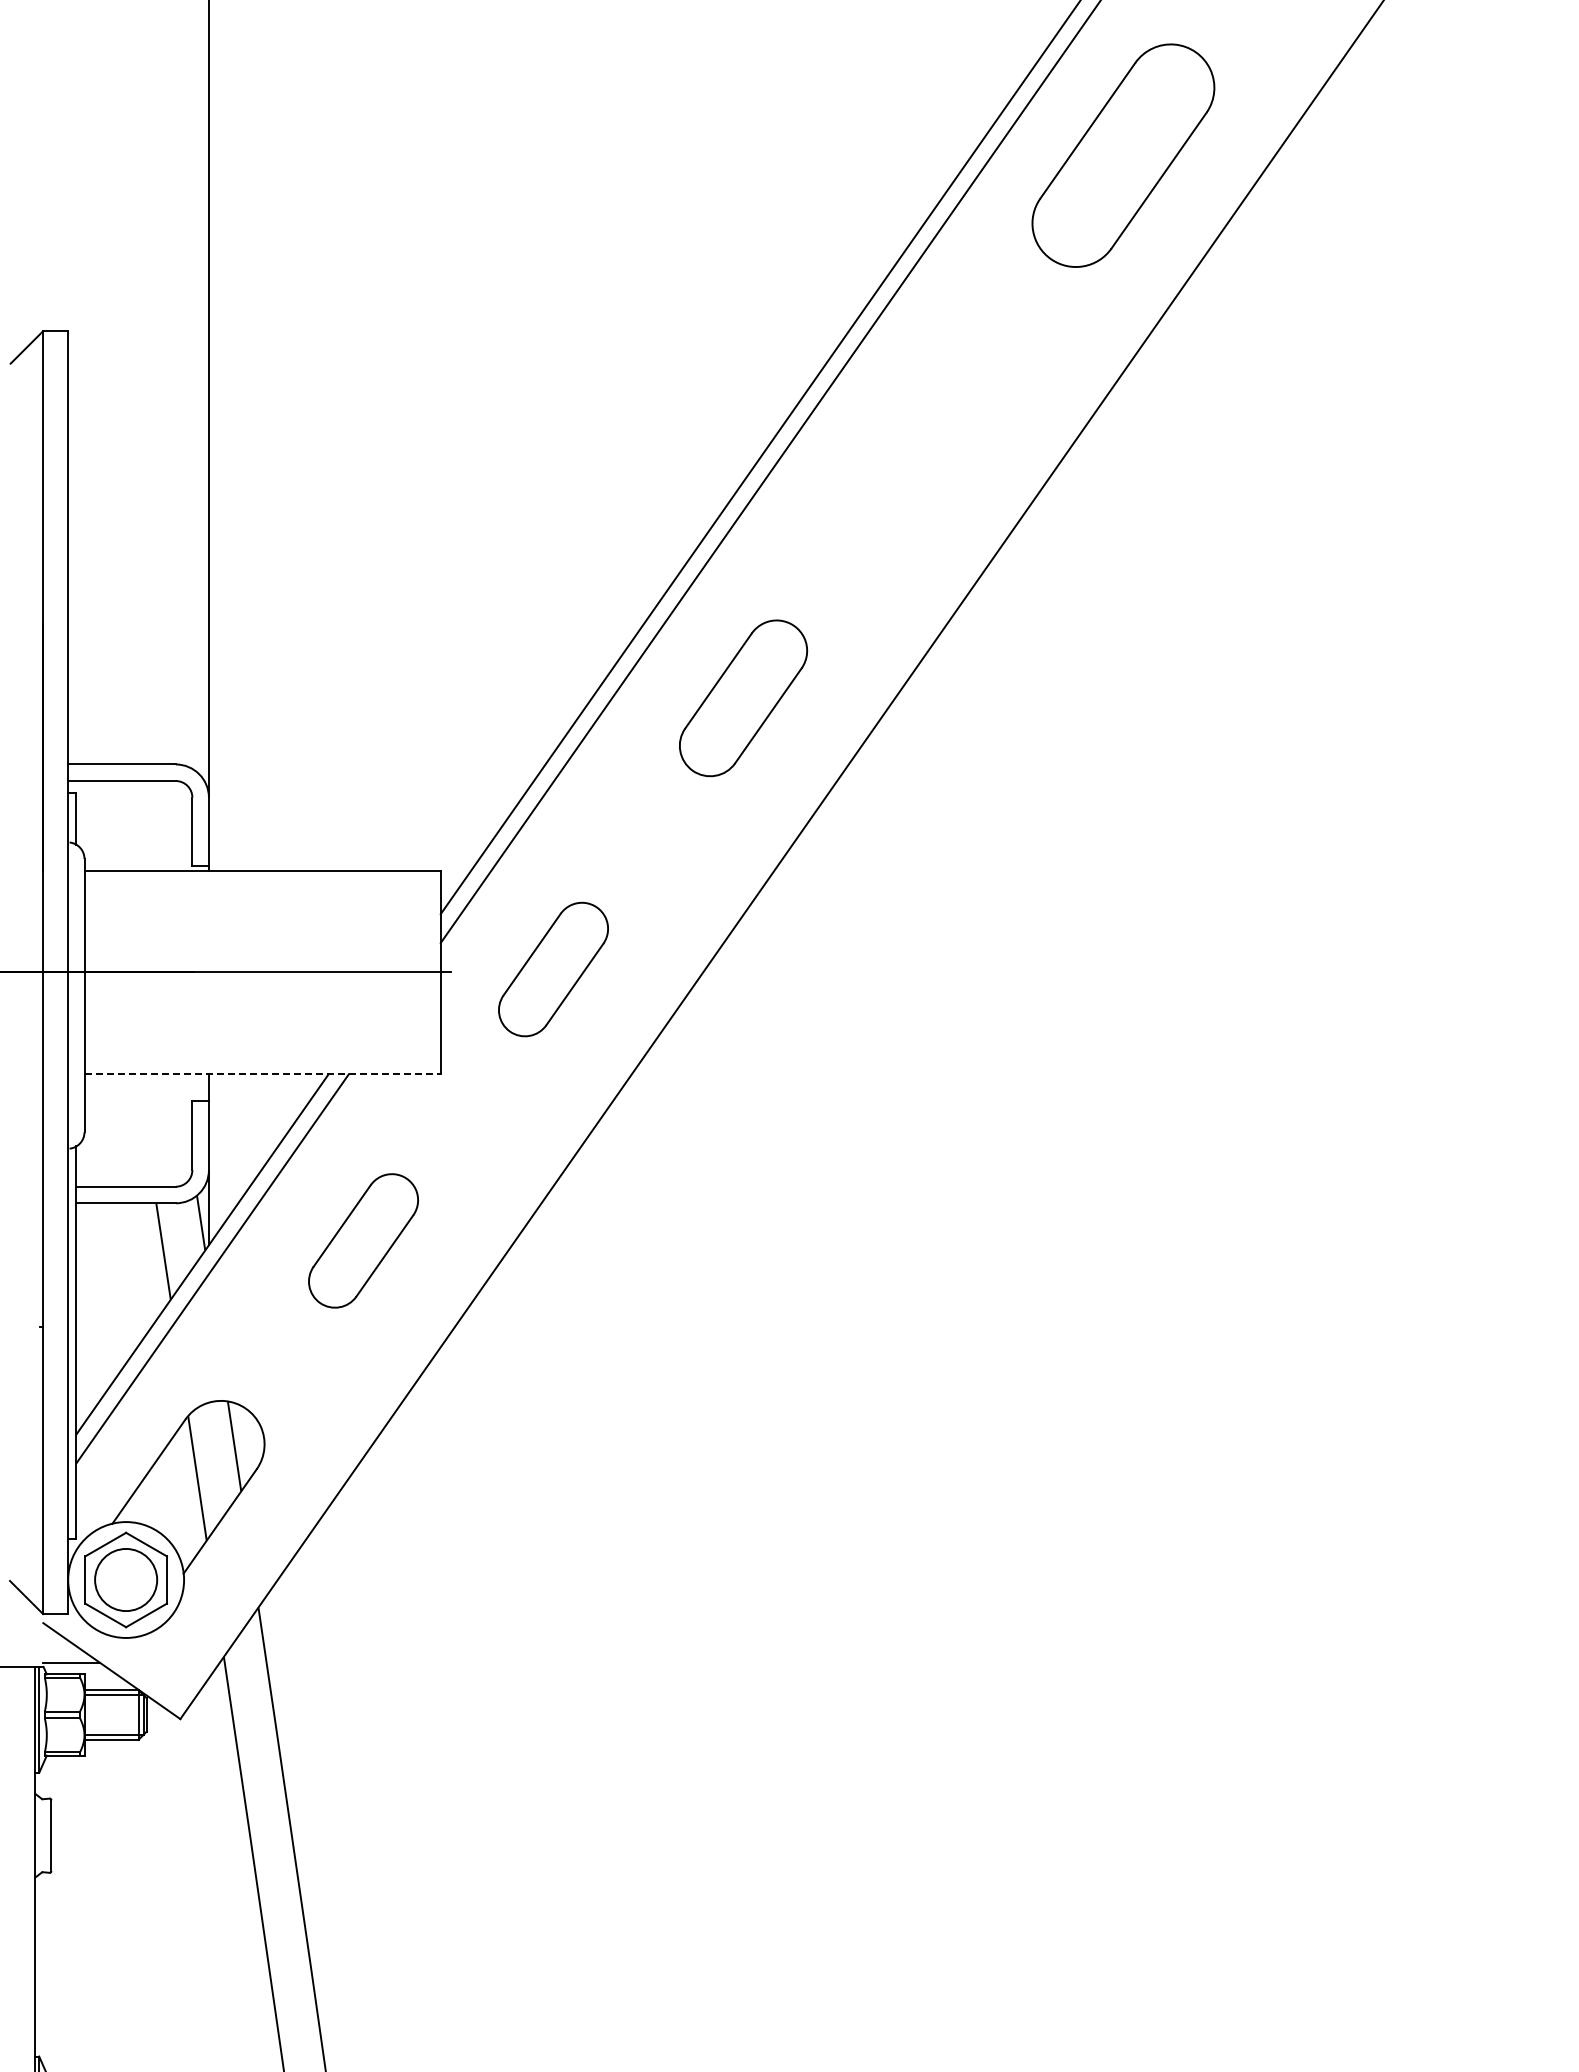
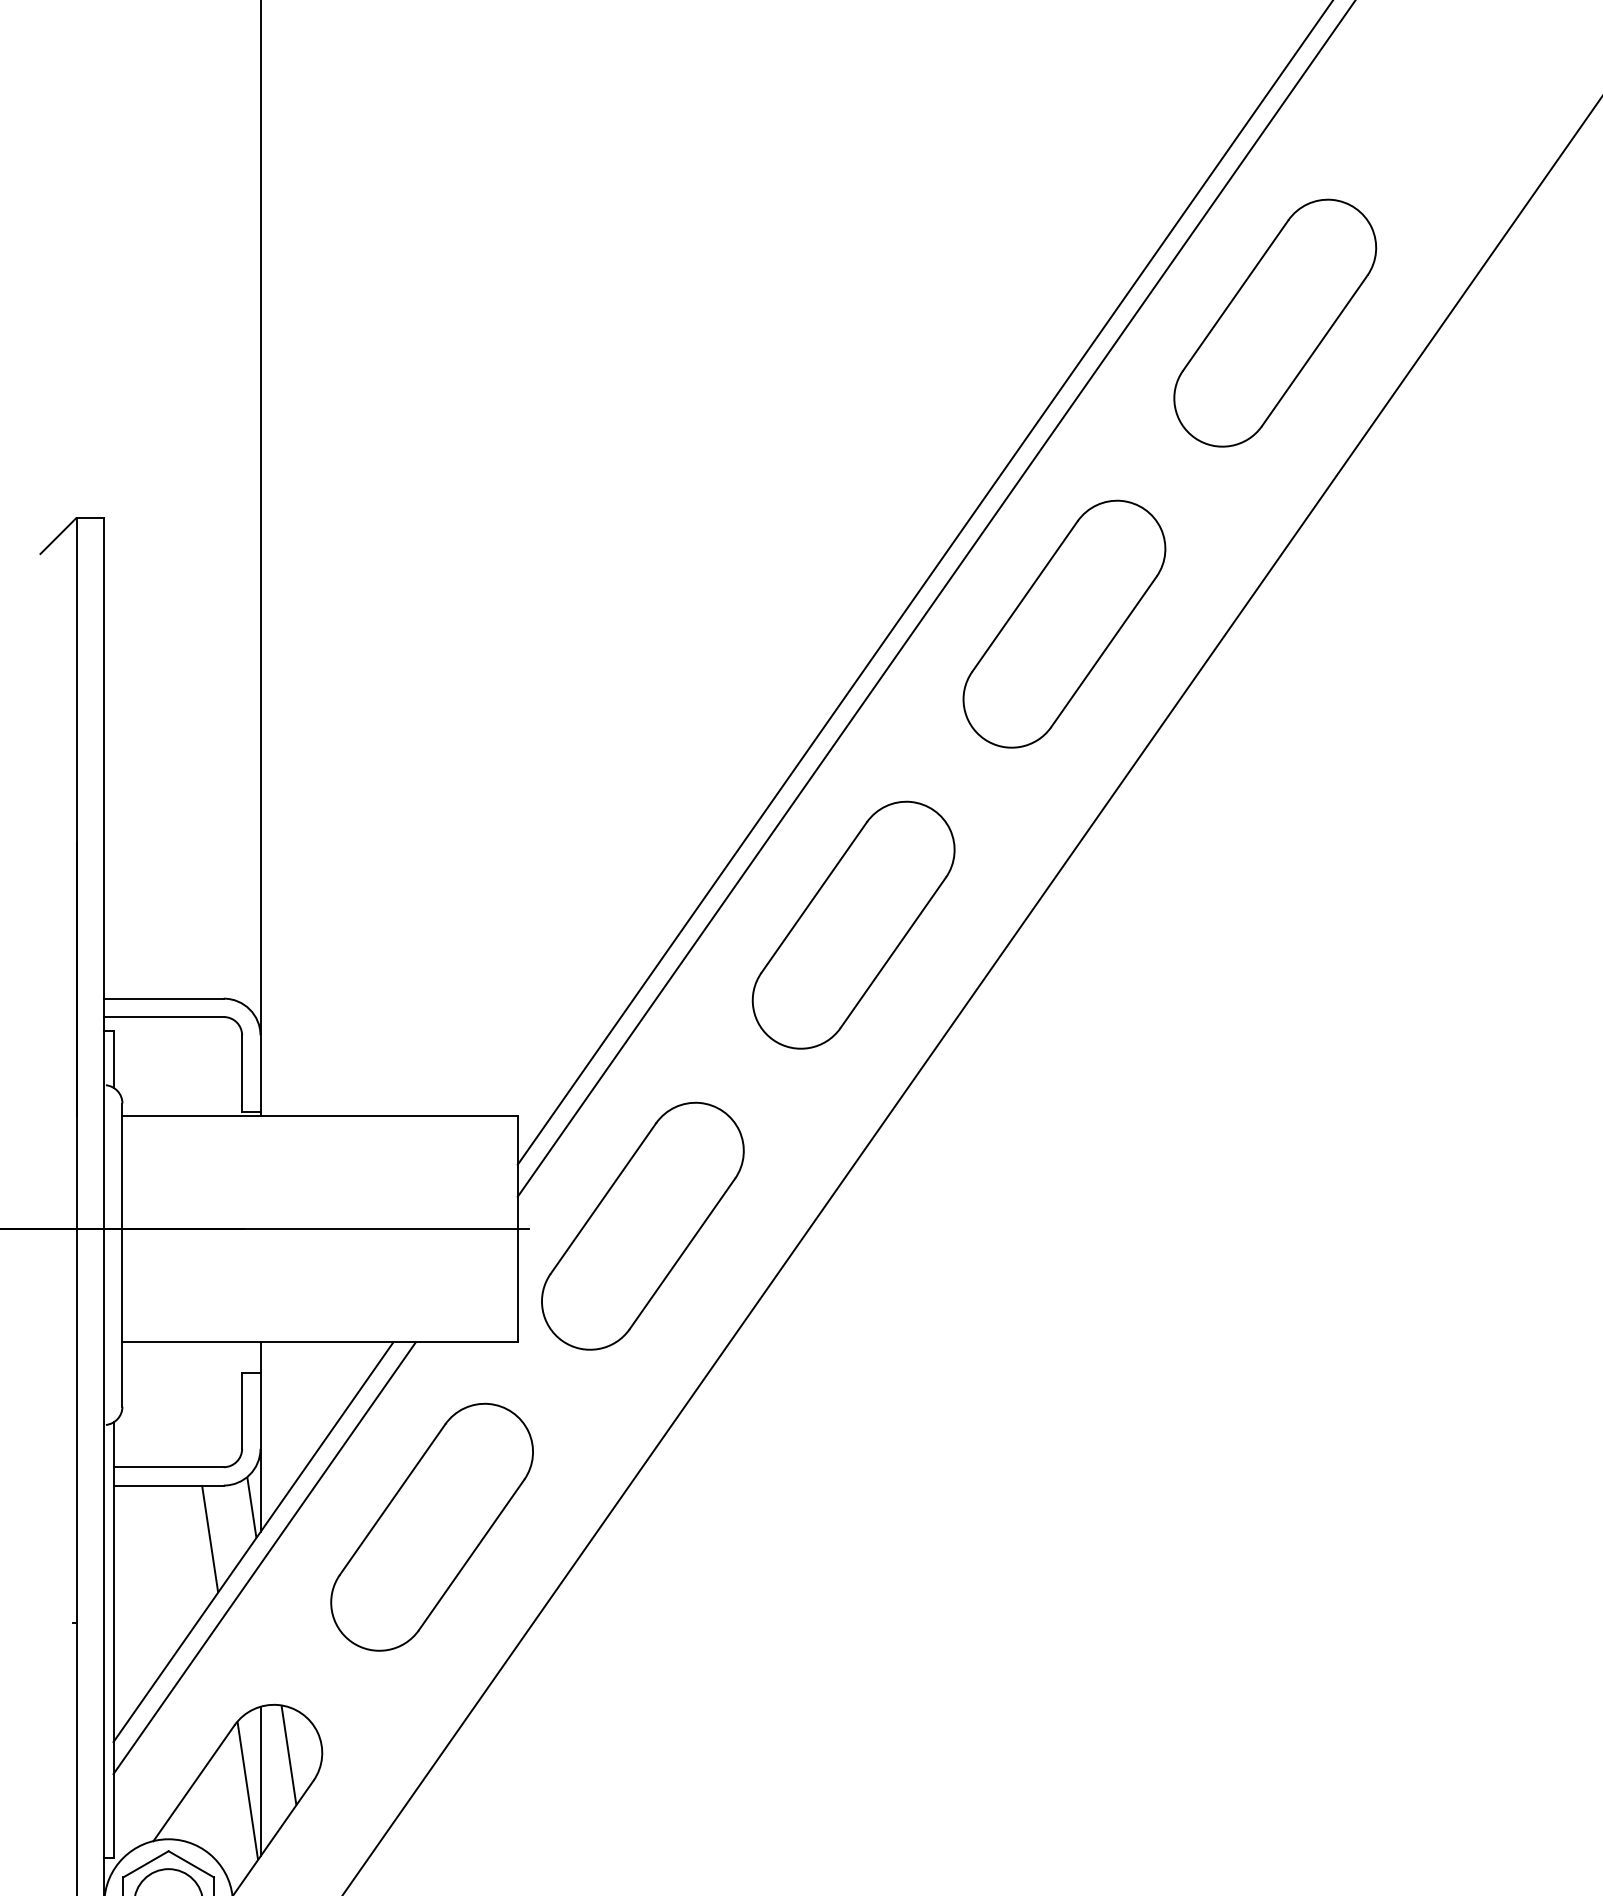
part: (933, 426) -> (1064, 623), added
part: (743, 698) -> (853, 925), size x1.43
part: (553, 969) -> (642, 1226), size x1.67
line: (263, 1074) -> (321, 1342), dashed -> solid
part: (363, 1240) -> (432, 1526), size x1.67
line: (208, 1470) -> (260, 1782), added

